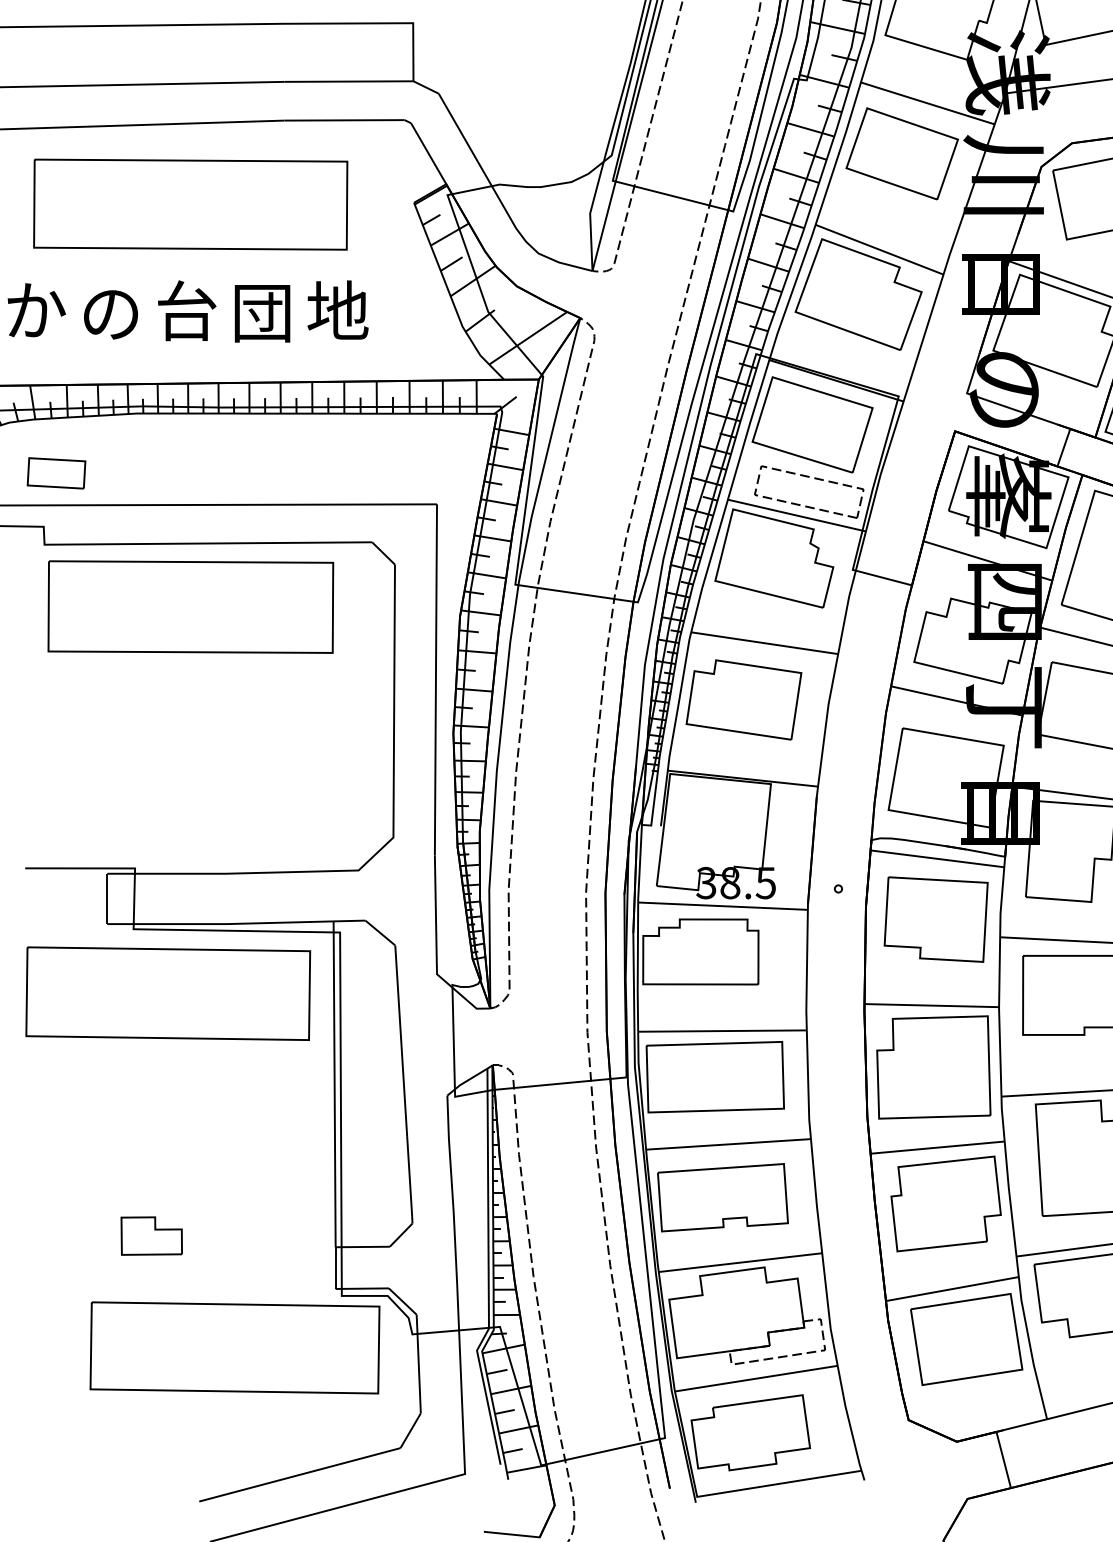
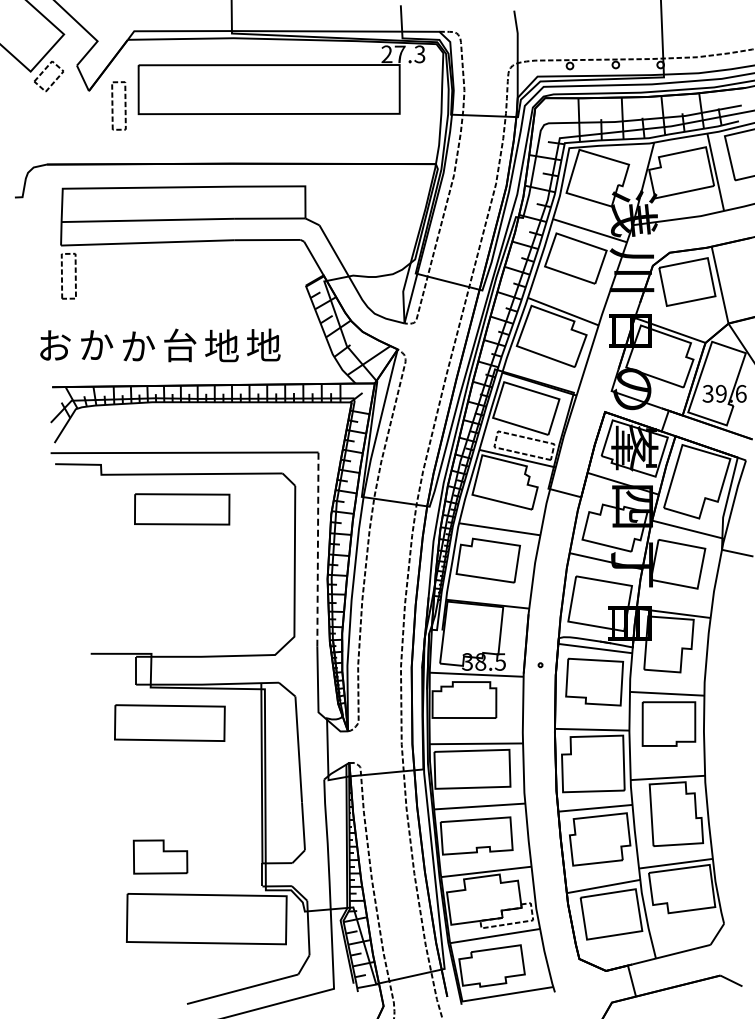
part: (189, 204) -> (181, 286), removed
text: (261, 310) -> (221, 345), 団 -> 地
text: (113, 312) -> (139, 346), の -> か
part: (55, 473) -> (107, 435), removed
part: (189, 607) -> (181, 509), size x0.6
line: (435, 679) -> (317, 549), solid -> dashed
part: (167, 992) -> (169, 722), size x0.7
part: (151, 1236) -> (160, 857), size x1.6

